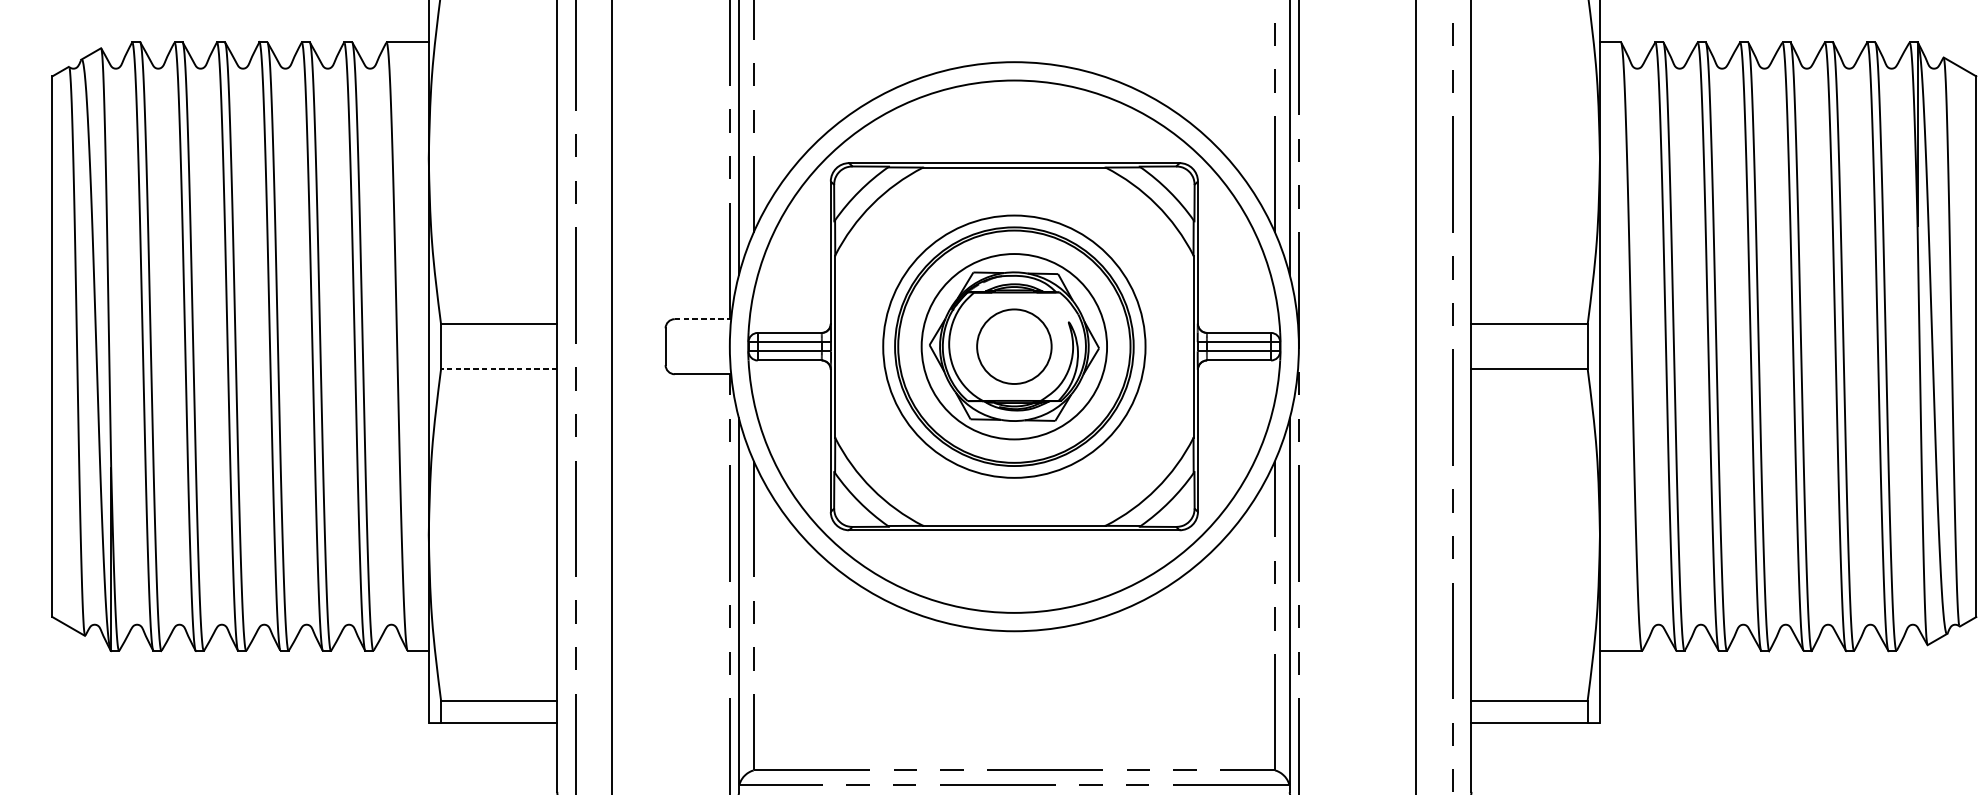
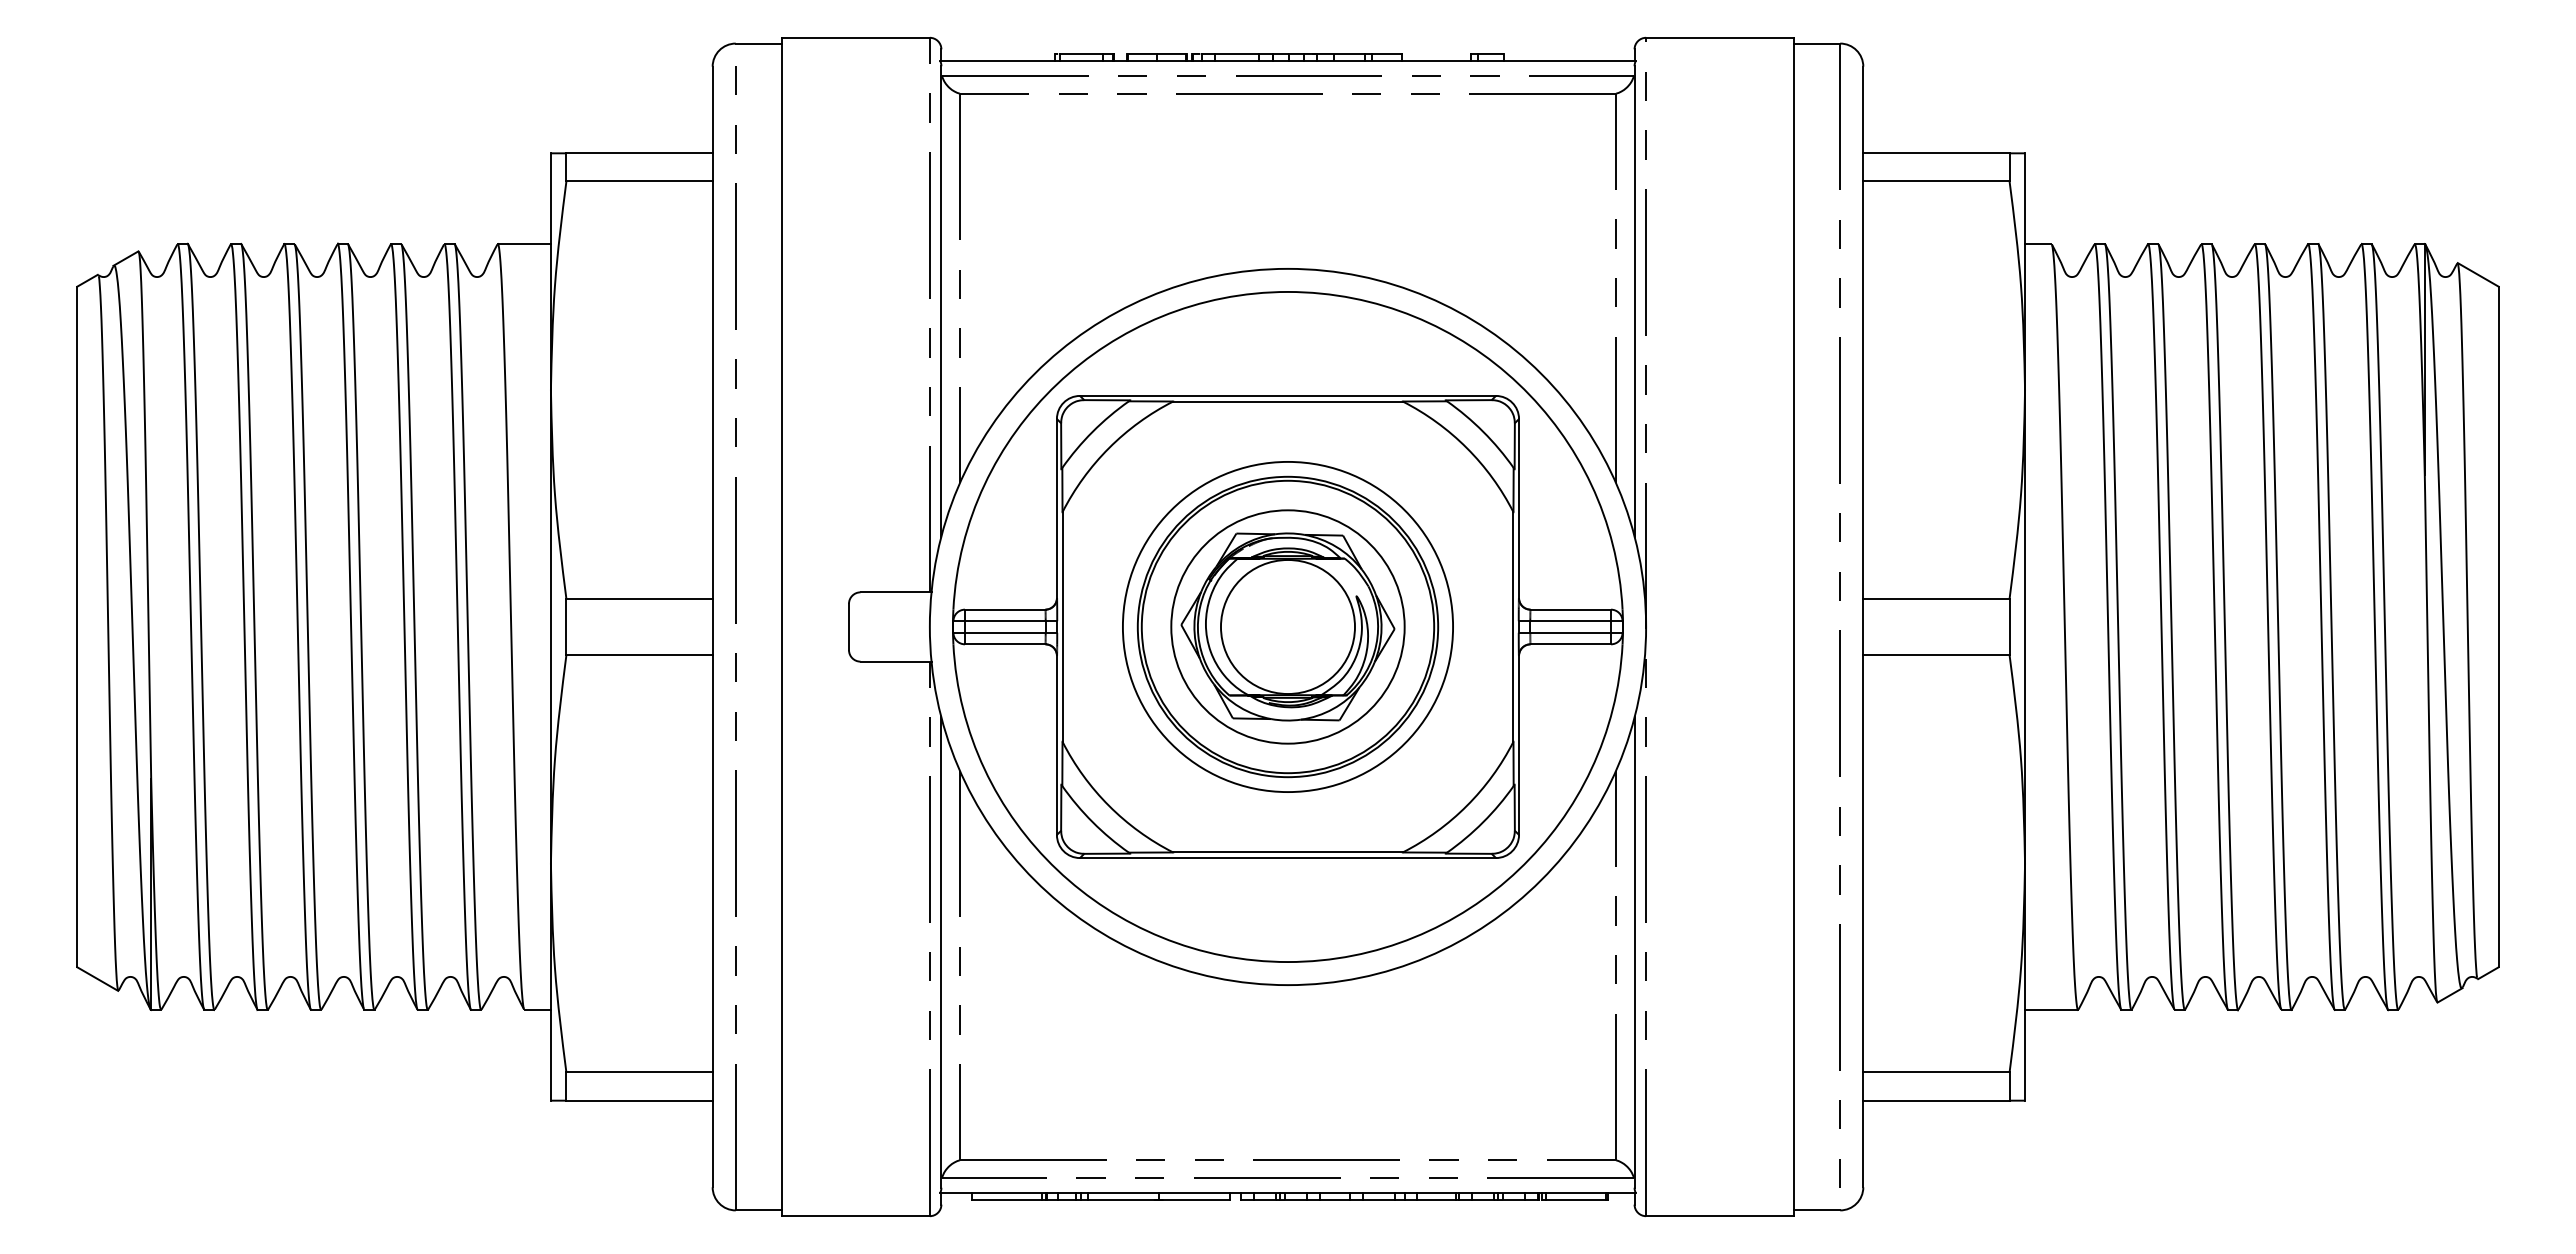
line: (703, 319) -> (896, 592), dashed -> solid
circle: (1013, 347) -> (1287, 627), size x1.43
line: (499, 369) -> (639, 655), dashed -> solid

